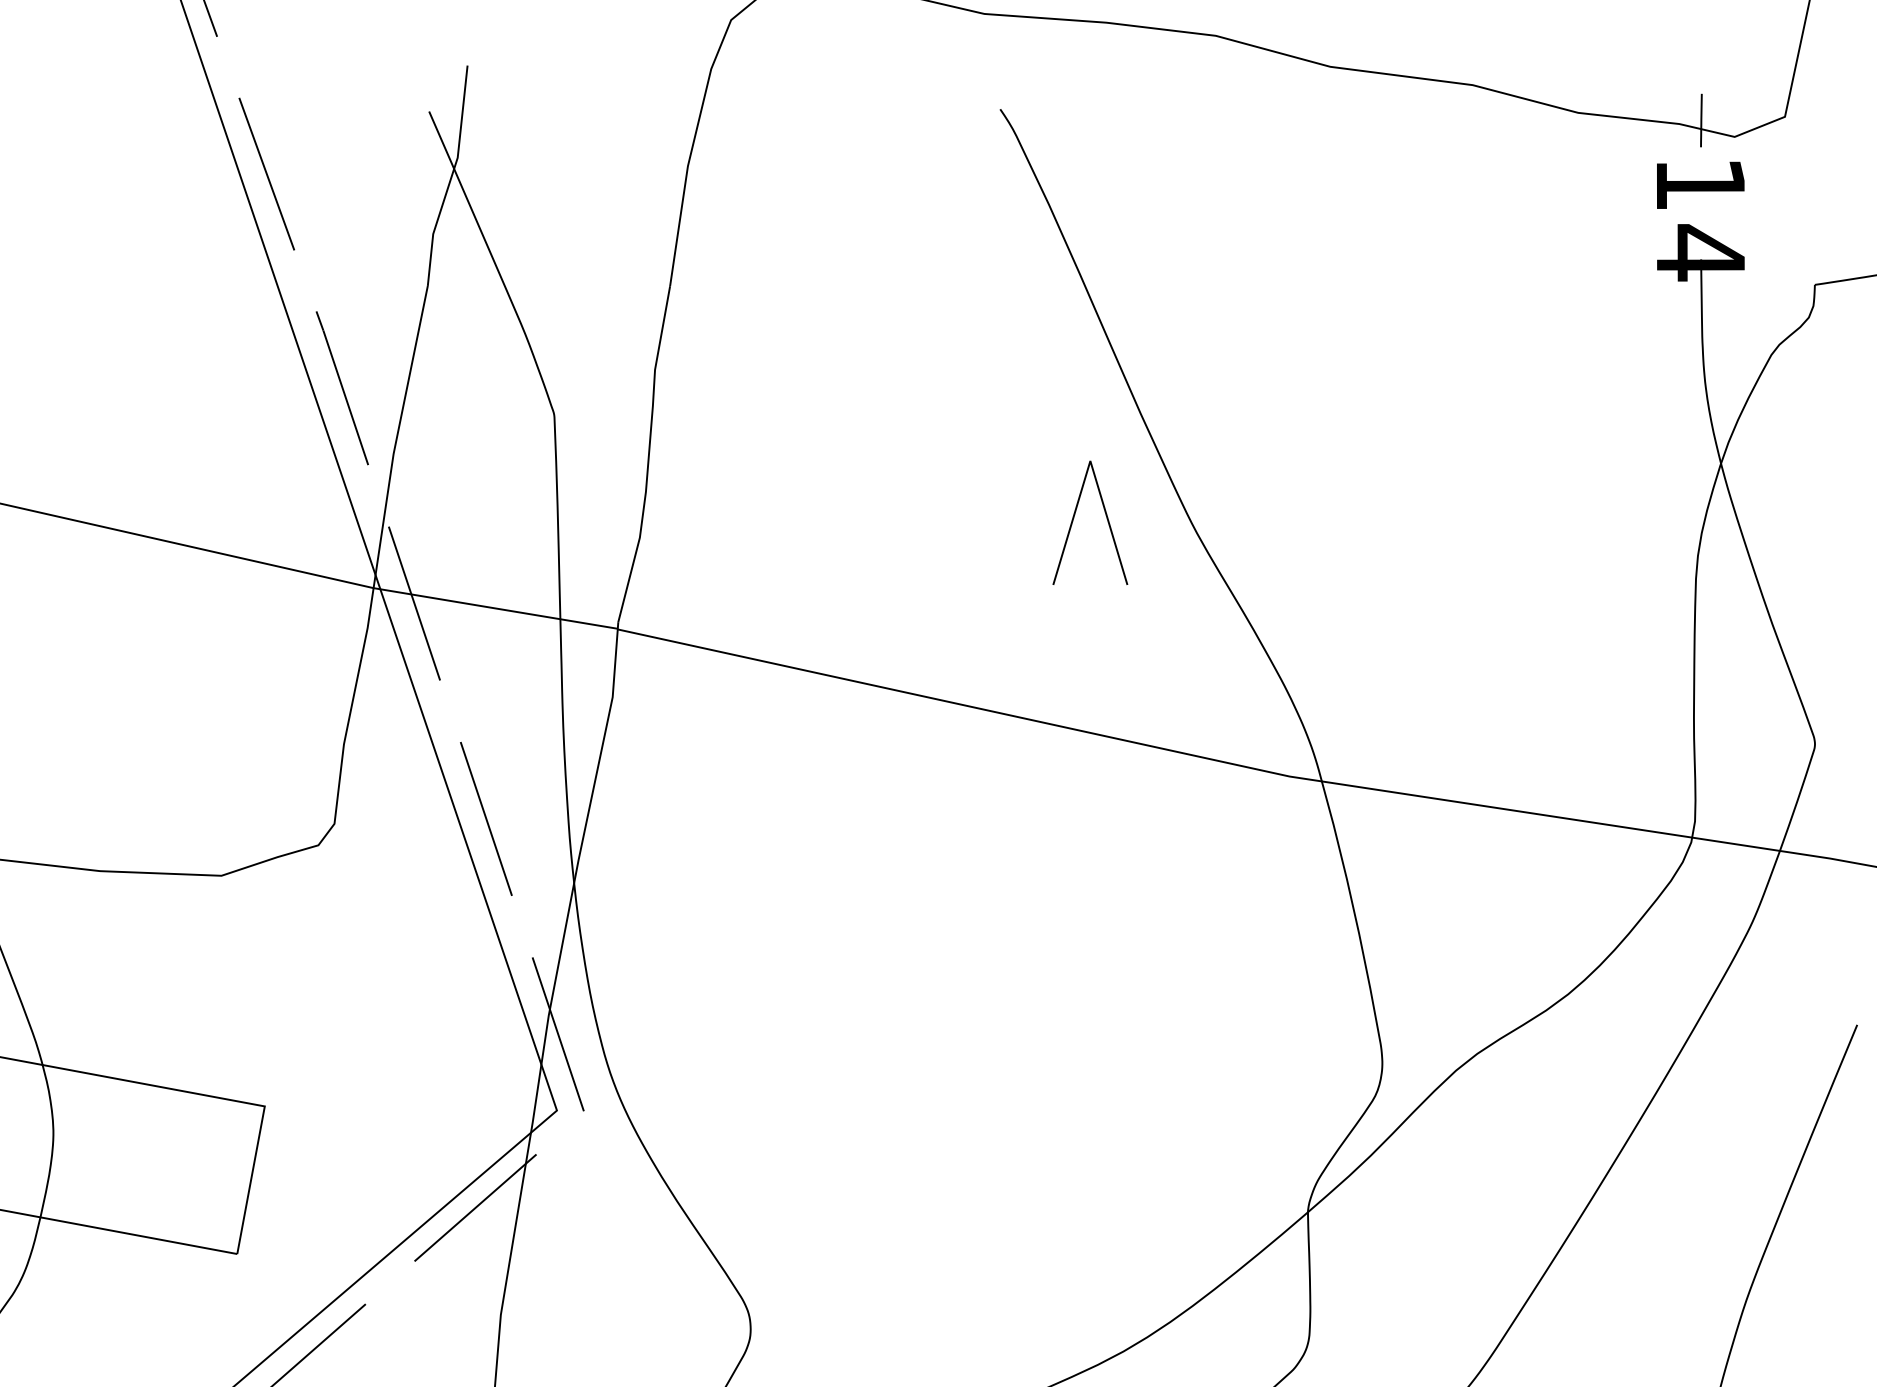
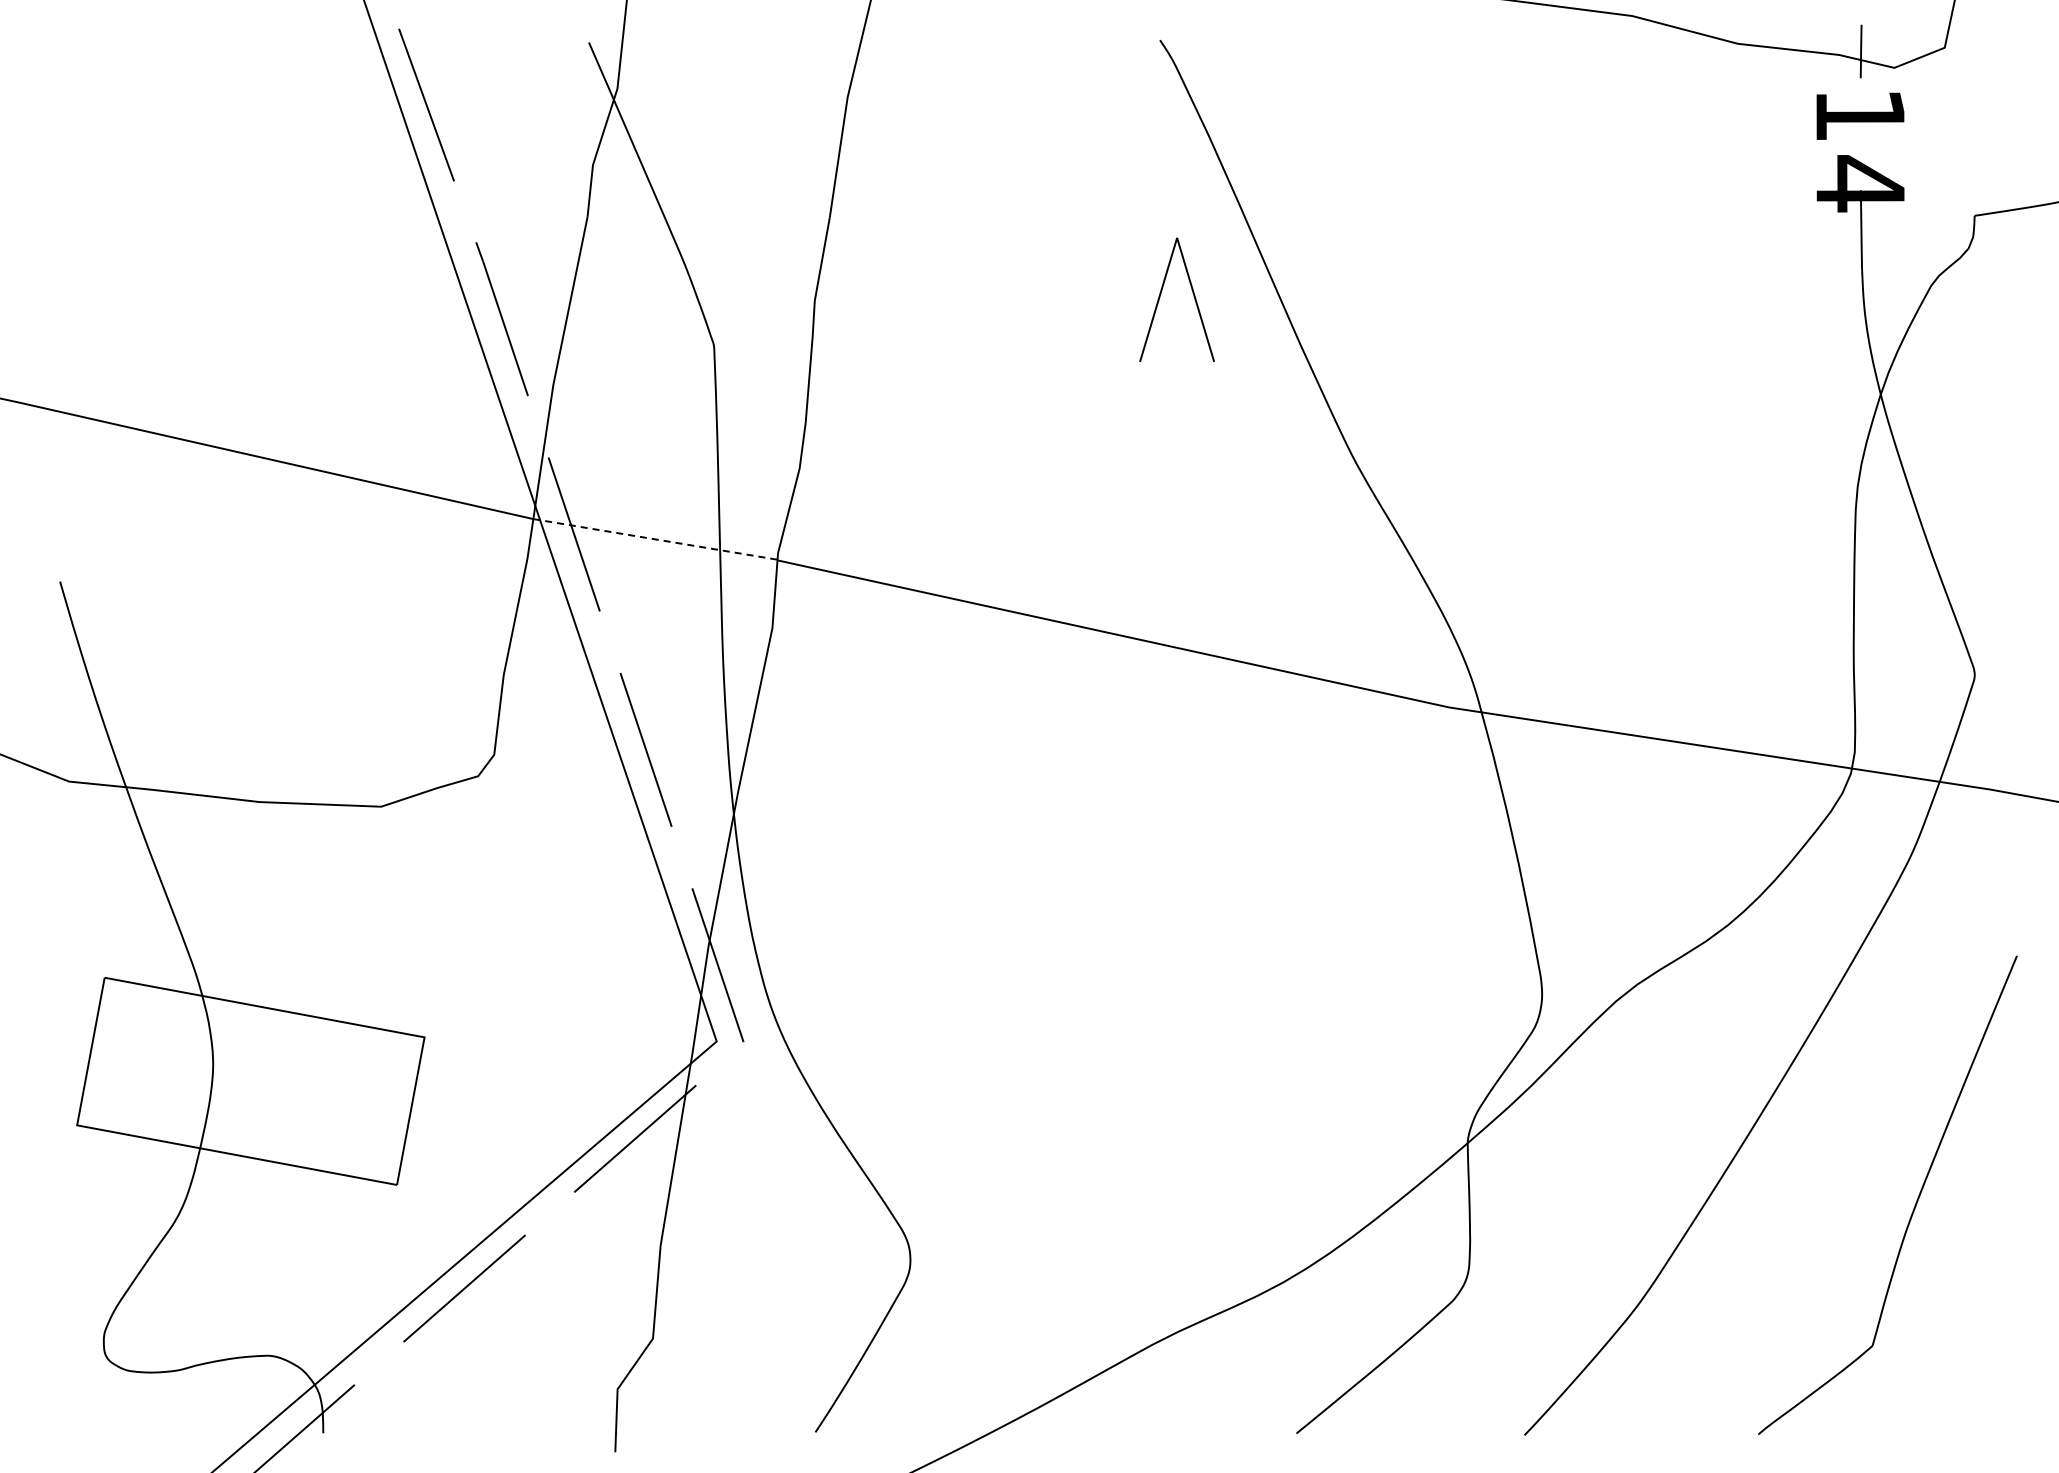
line: (1074, 517) -> (1161, 294), moved
line: (495, 608) -> (655, 539), solid -> dashed

